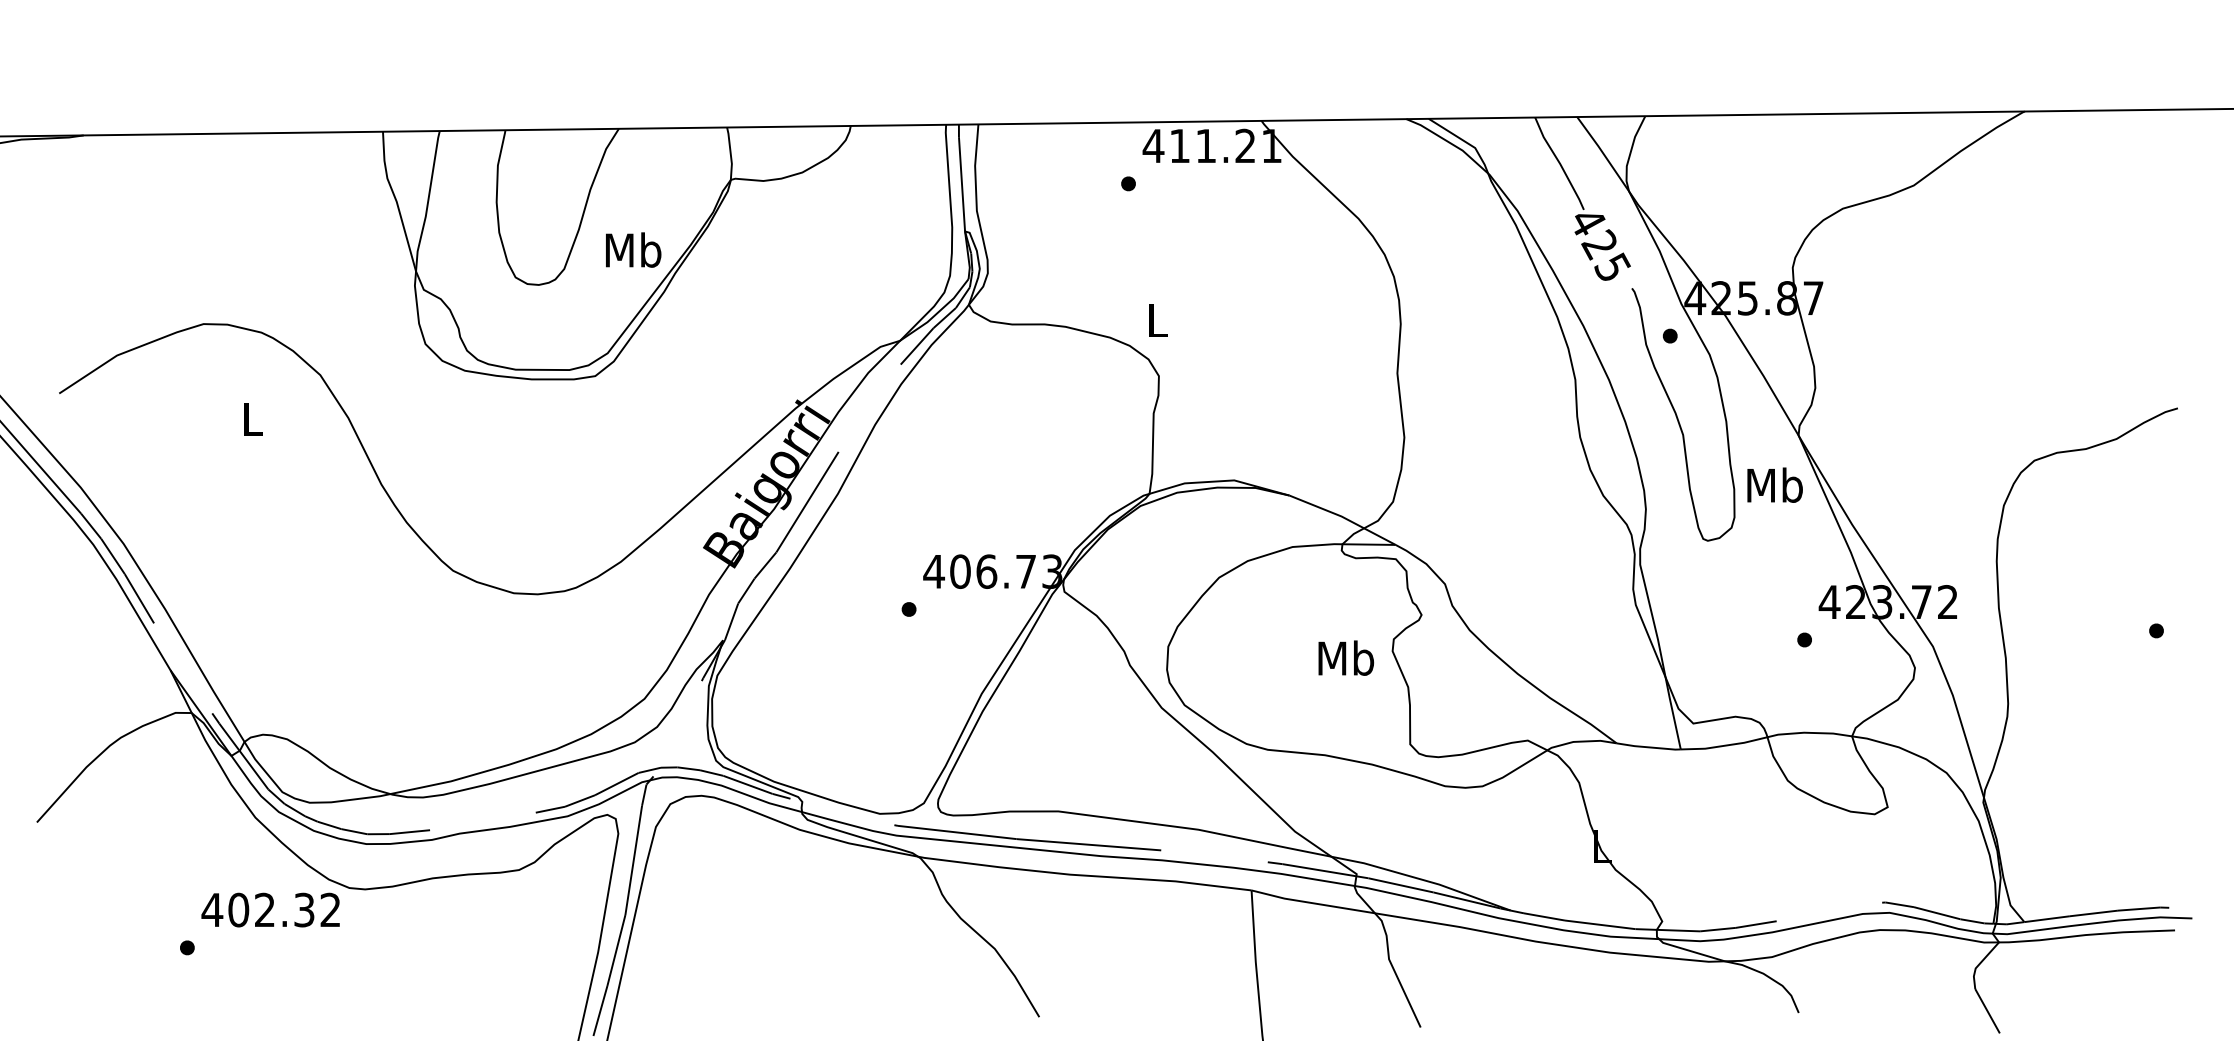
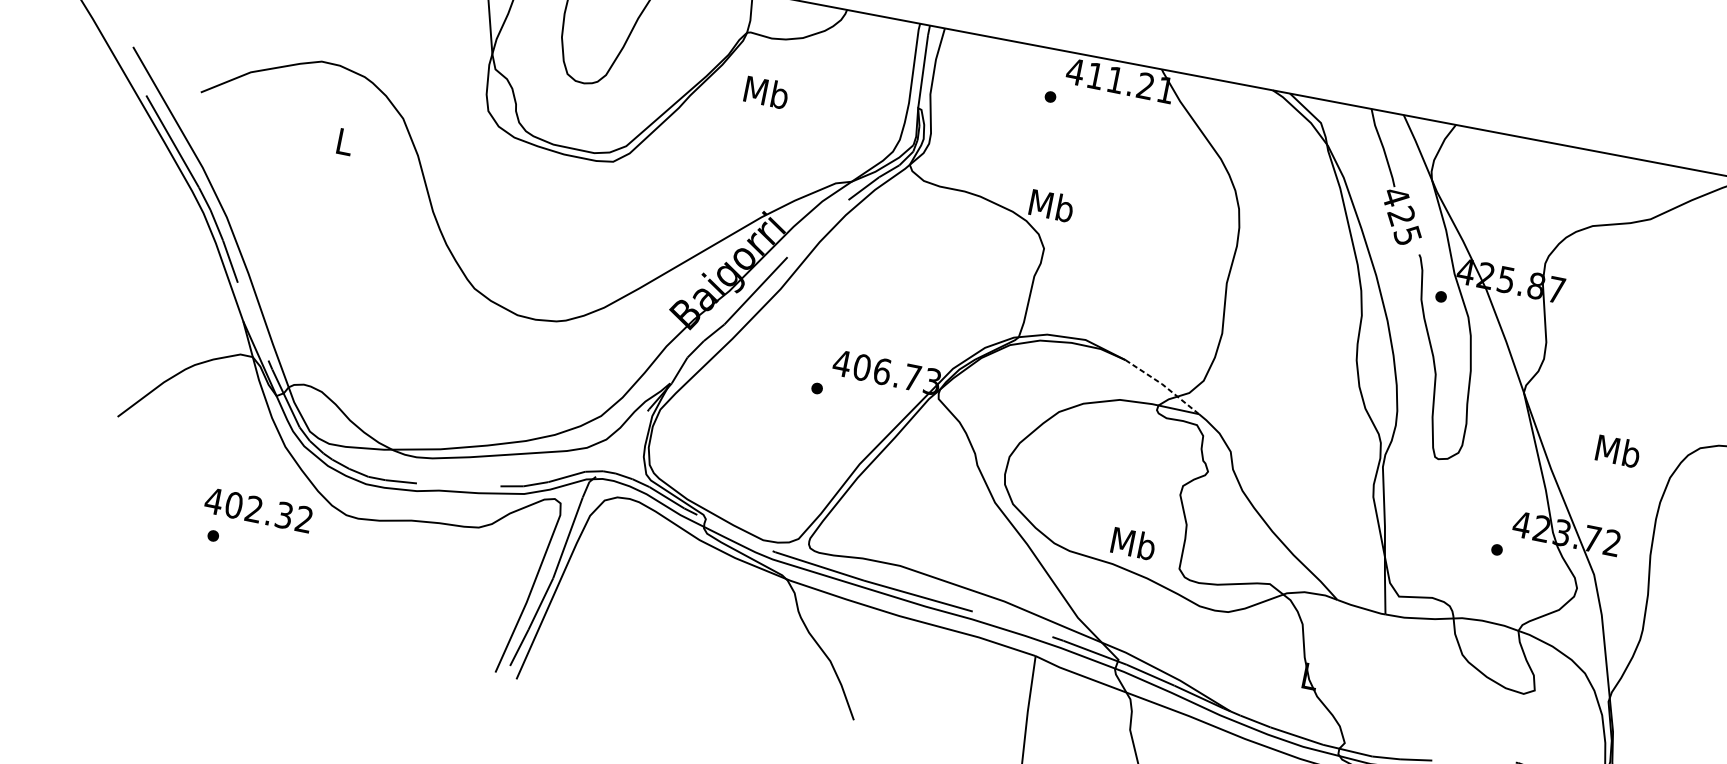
text: (633, 249) -> (766, 91), moved
text: (1157, 319) -> (1051, 205), L -> Mb
text: (1774, 484) -> (1617, 450), moved
line: (1343, 517) -> (1163, 385), solid -> dashed
text: (1346, 657) -> (1133, 543), moved
text: (270, 909) -> (258, 509), moved

